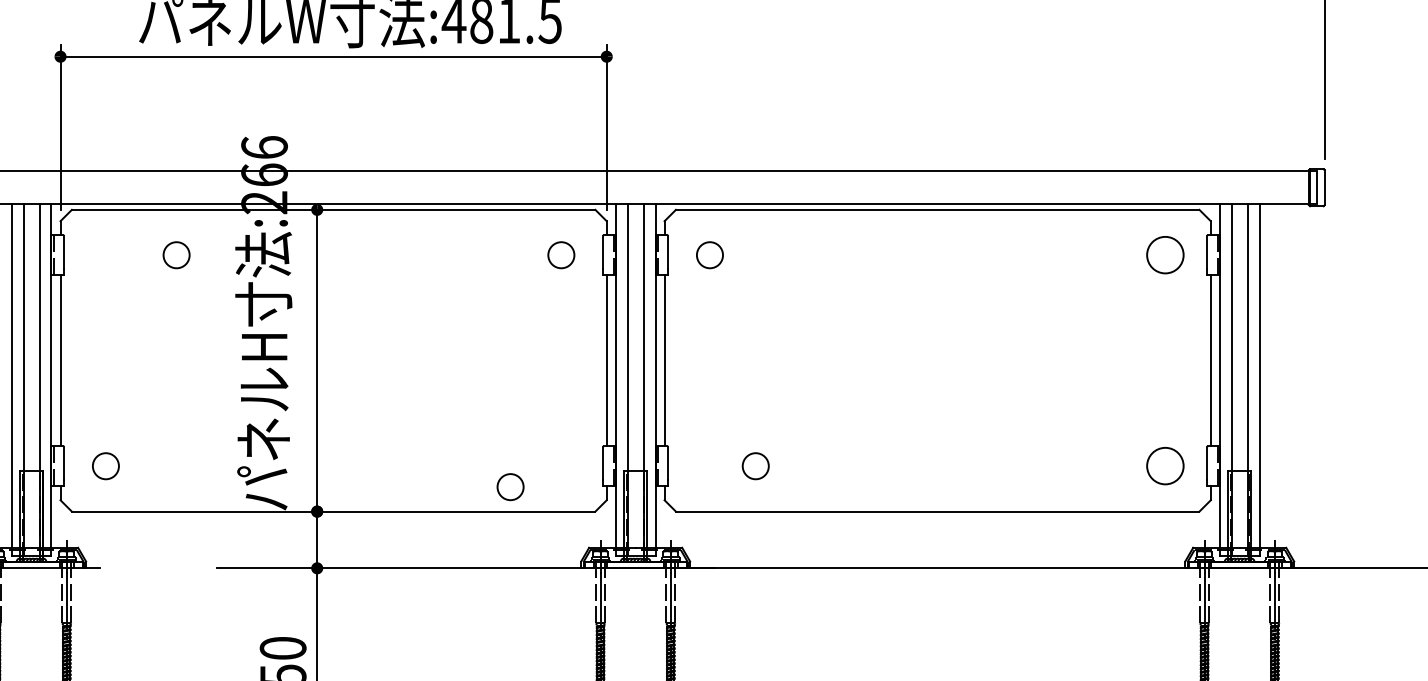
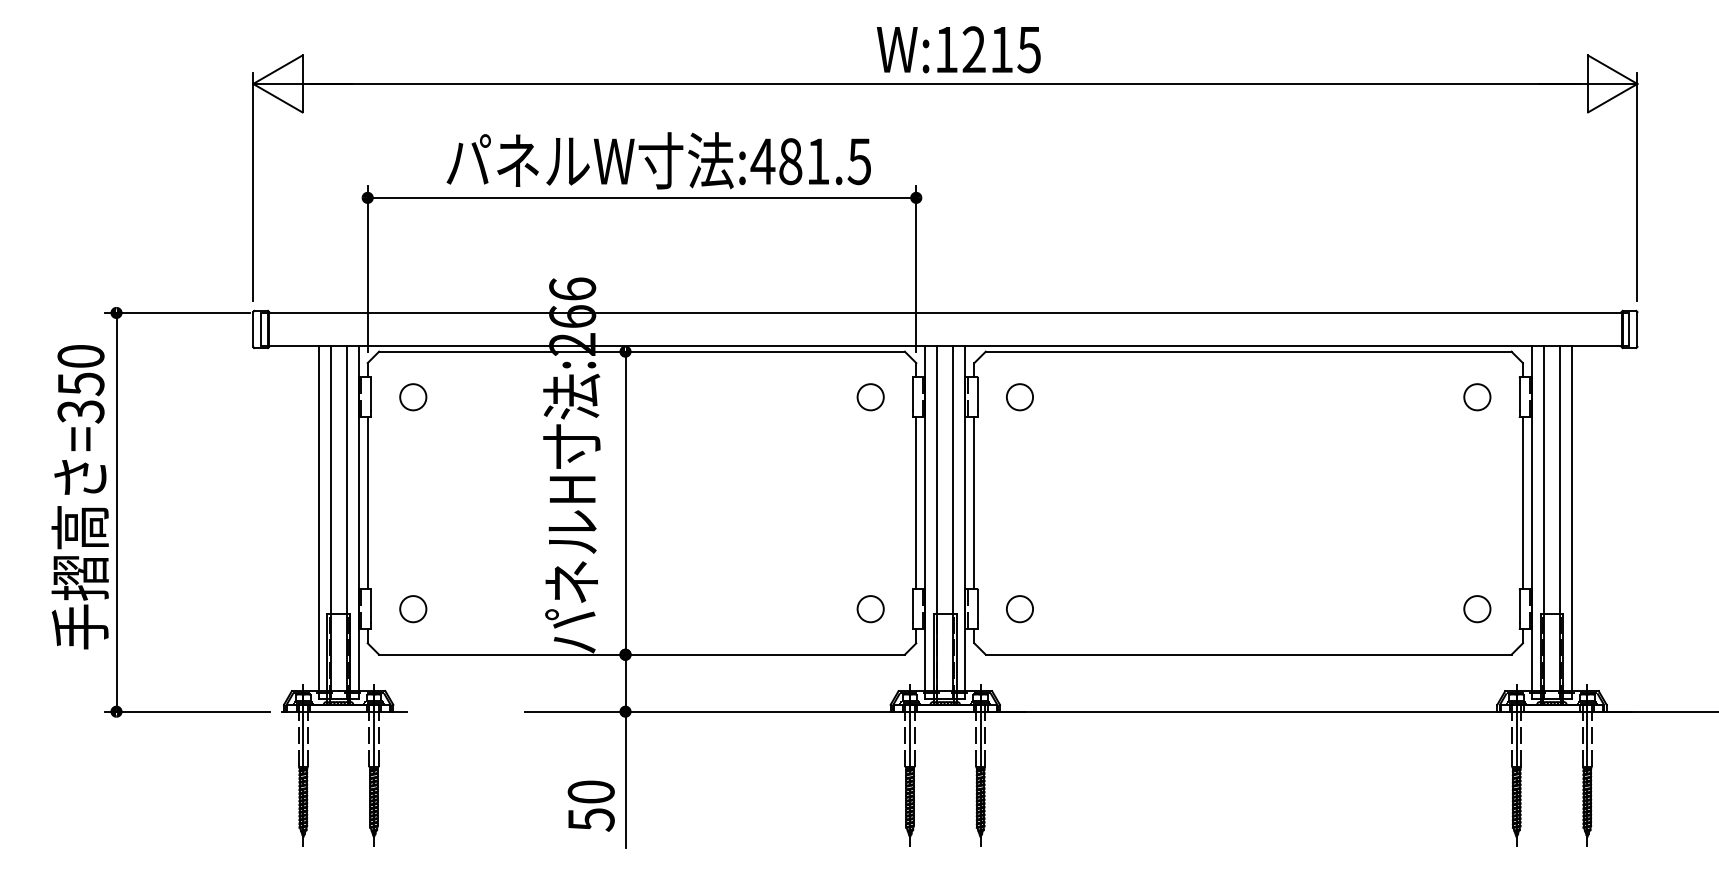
circle: (176, 255) -> (413, 397), moved
circle: (1165, 255) -> (1477, 397), size x0.71
circle: (755, 466) -> (1019, 609), moved
circle: (1165, 466) -> (1477, 609), size x0.71
circle: (510, 487) -> (870, 609), moved

